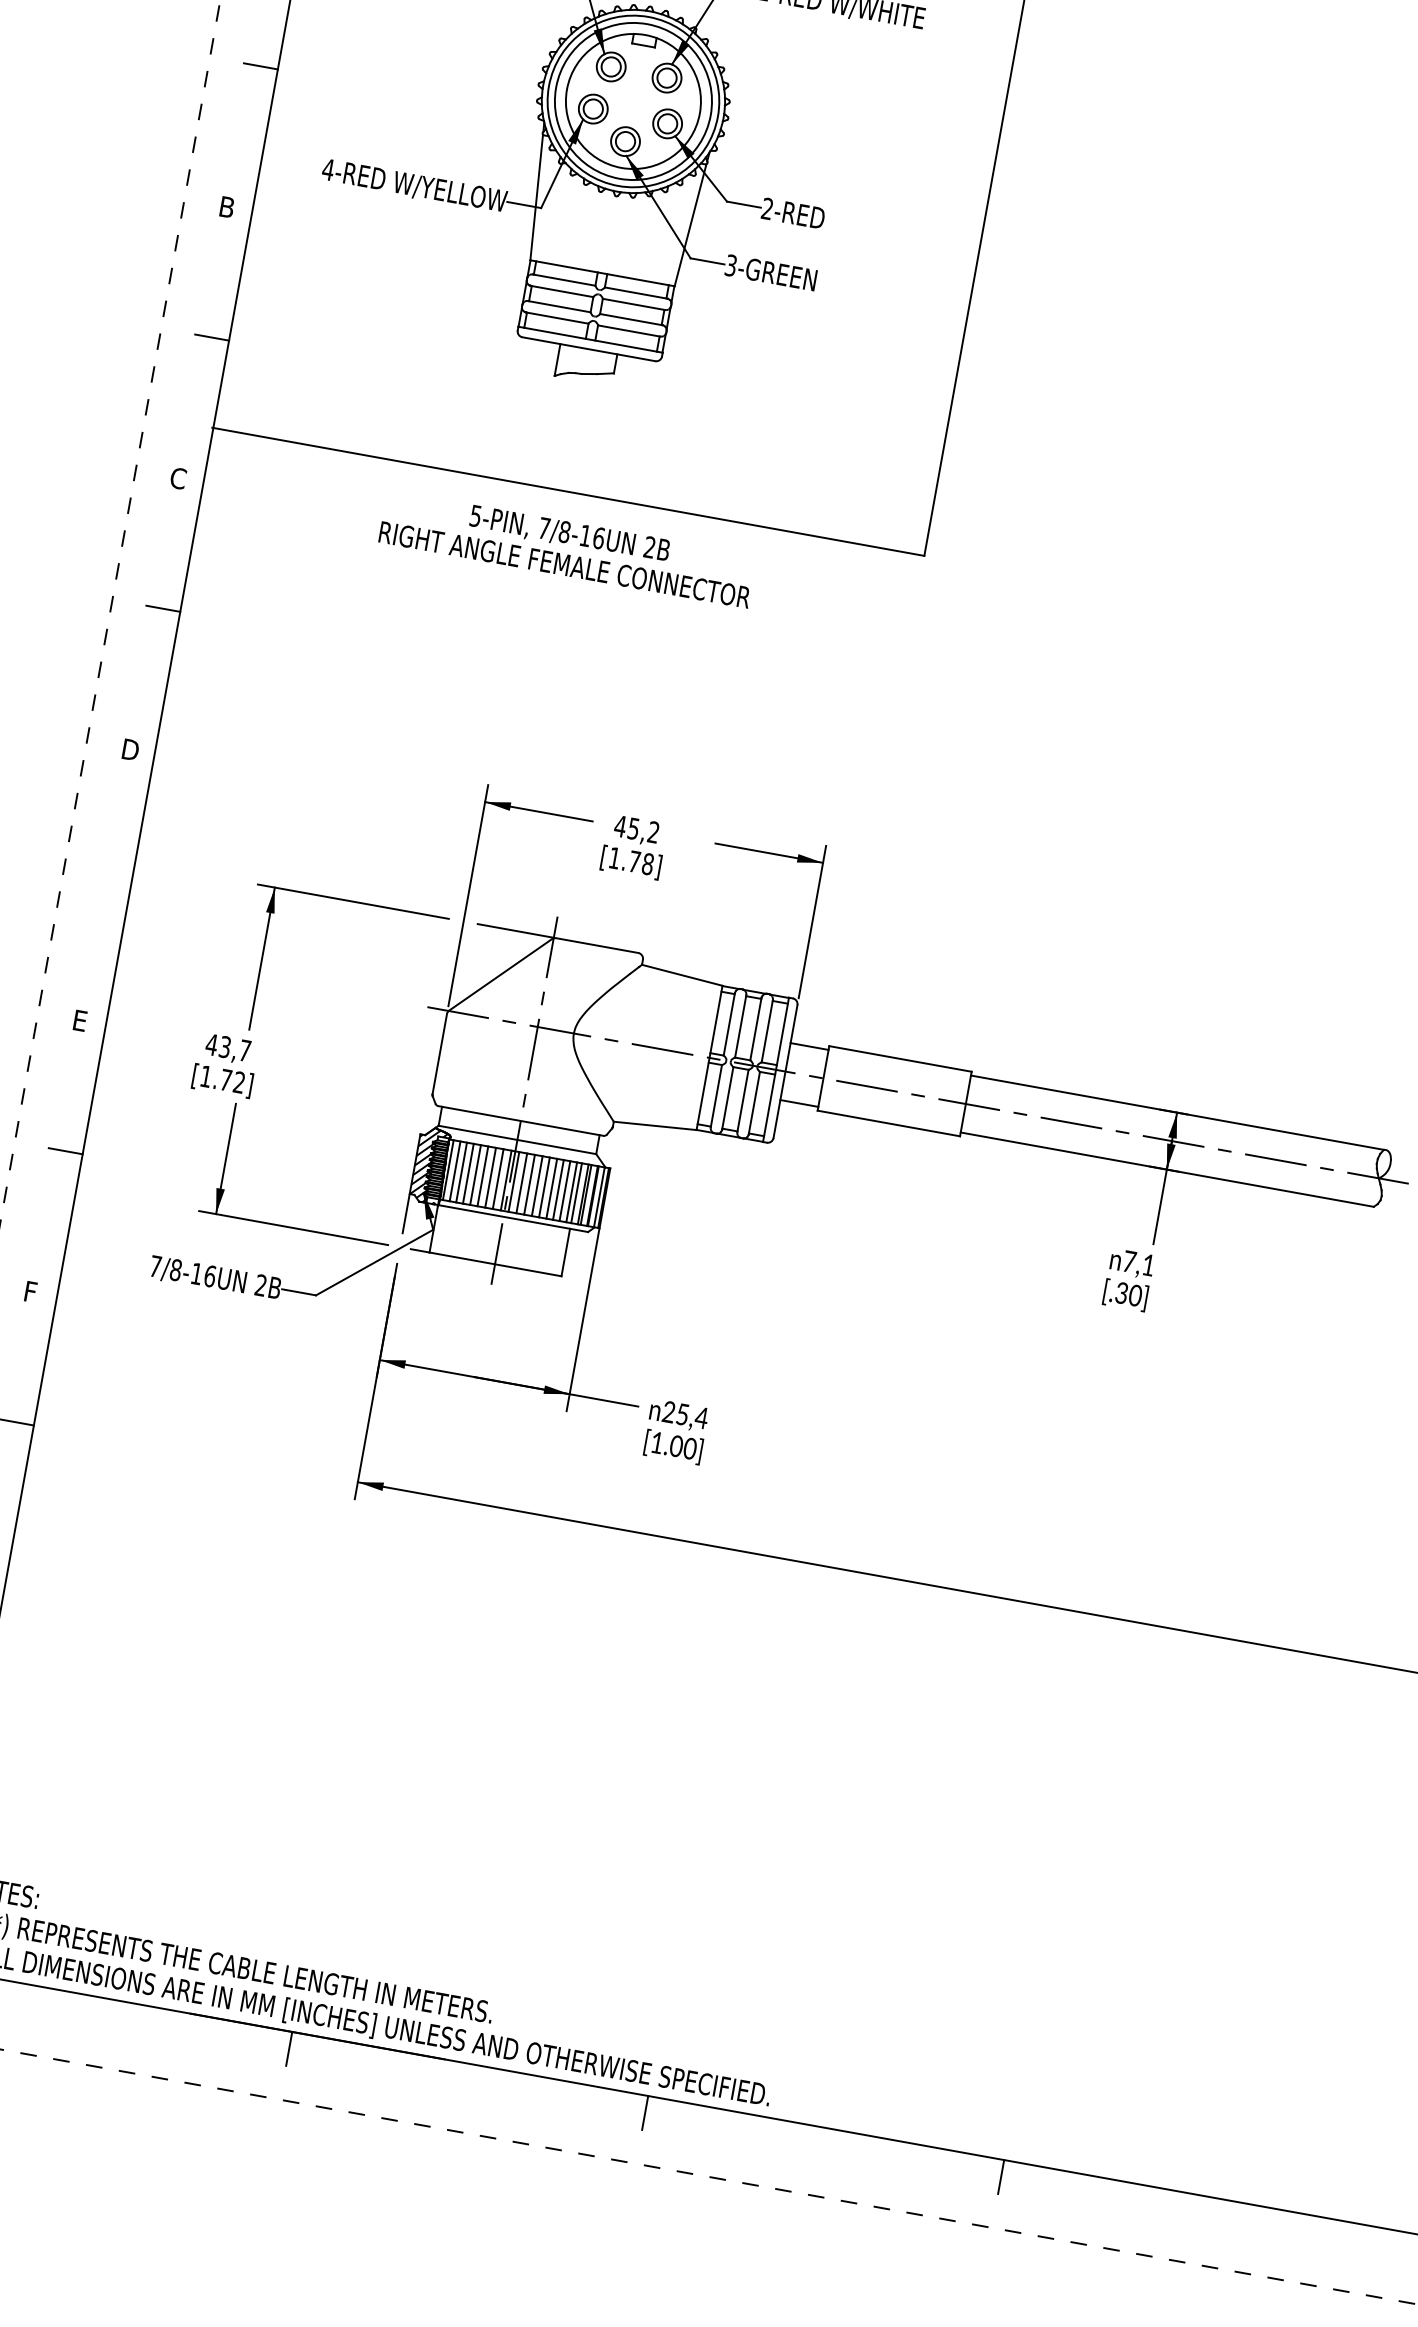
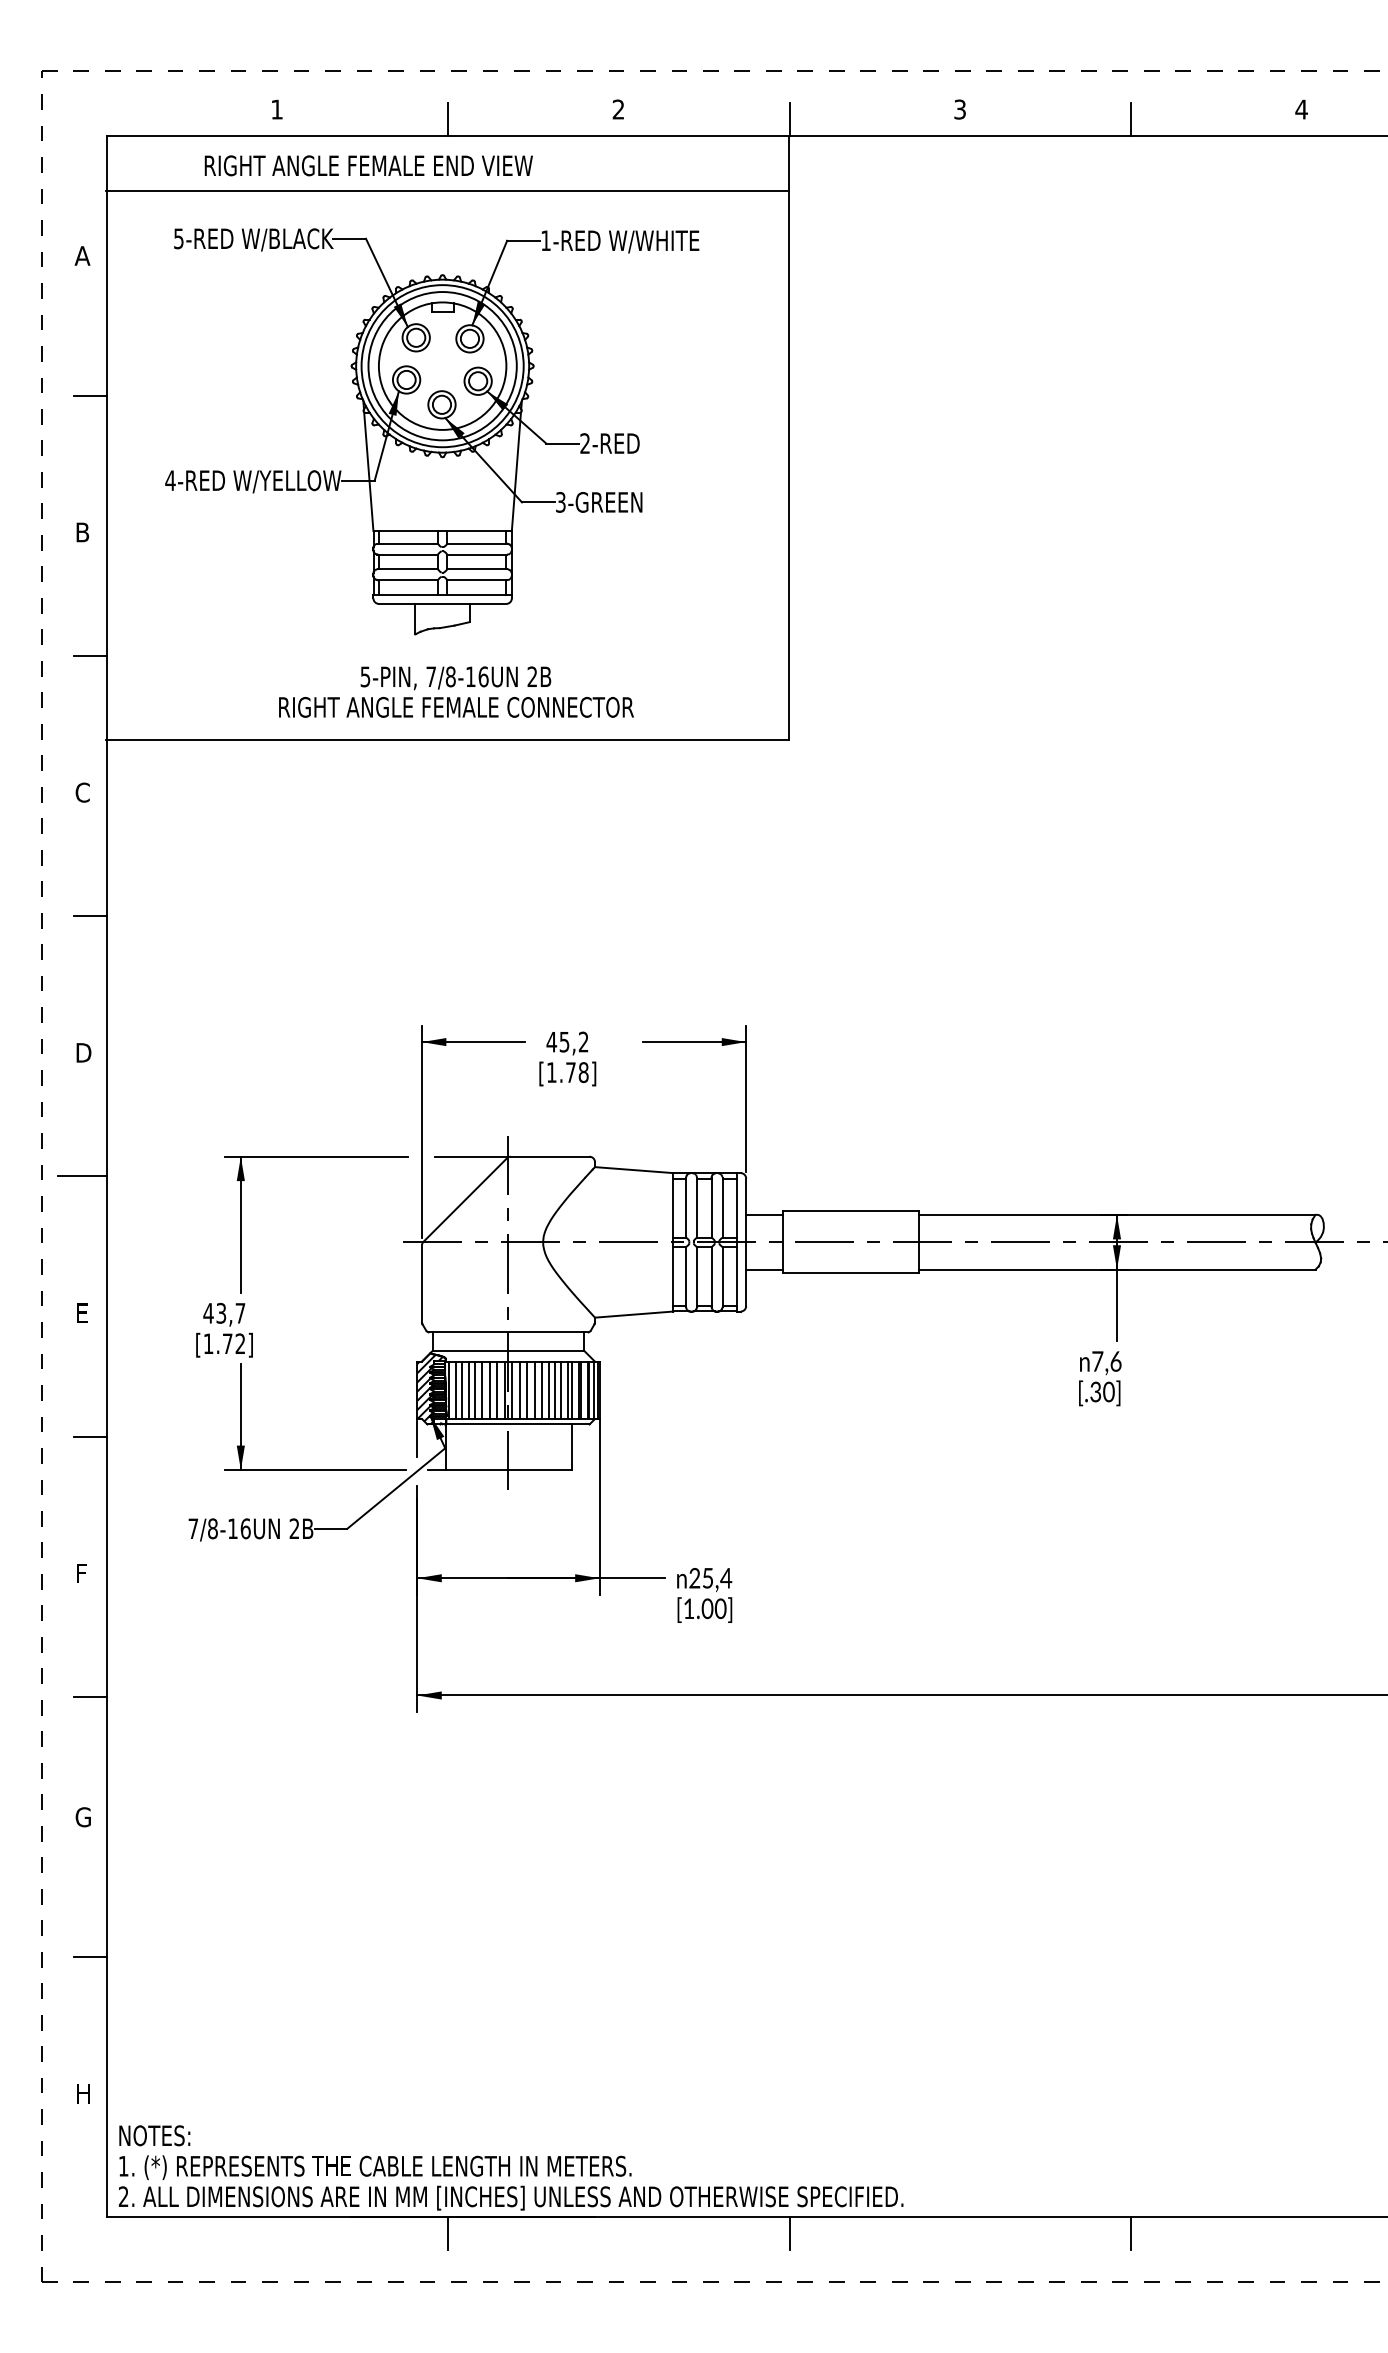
text: (567, 548) -> (456, 691), moved
line: (106, 878) -> (82, 1176), added
text: (1148, 1265) -> (1115, 1361), 7,1 -> 7,6

